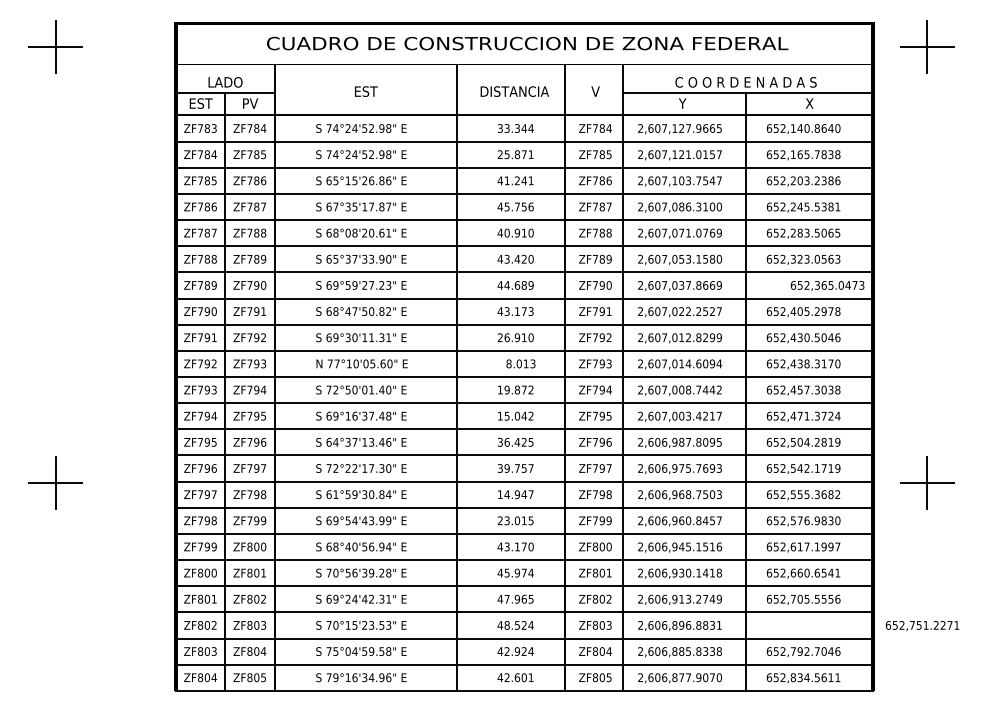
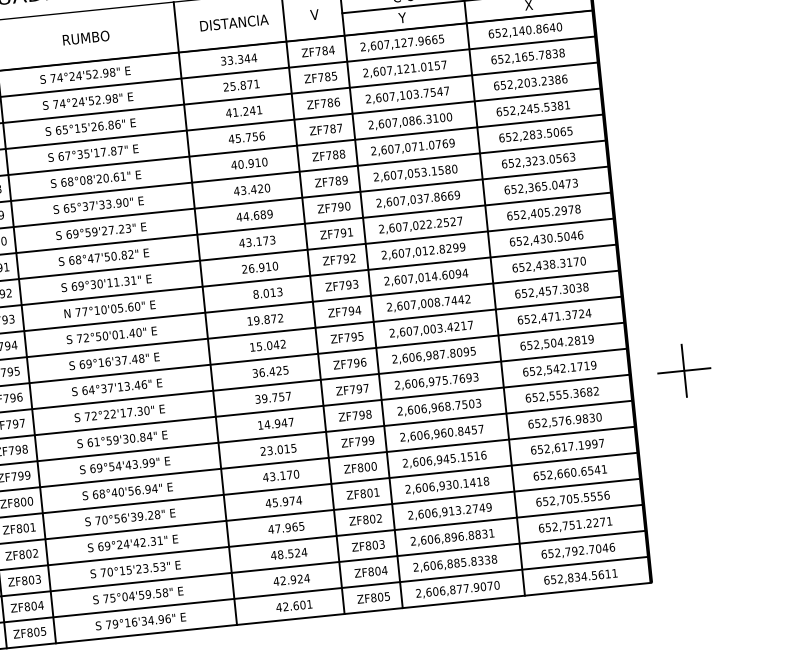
text: (365, 91) -> (85, 37), EST -> RUMBO
text: (827, 285) -> (541, 186), moved
text: (922, 625) -> (575, 524), moved

